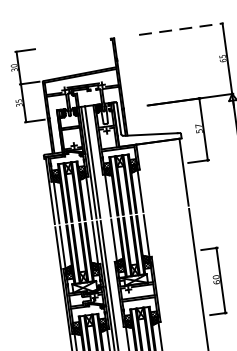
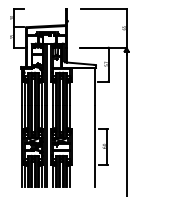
line: (182, 29) -> (104, 9), dashed -> solid

